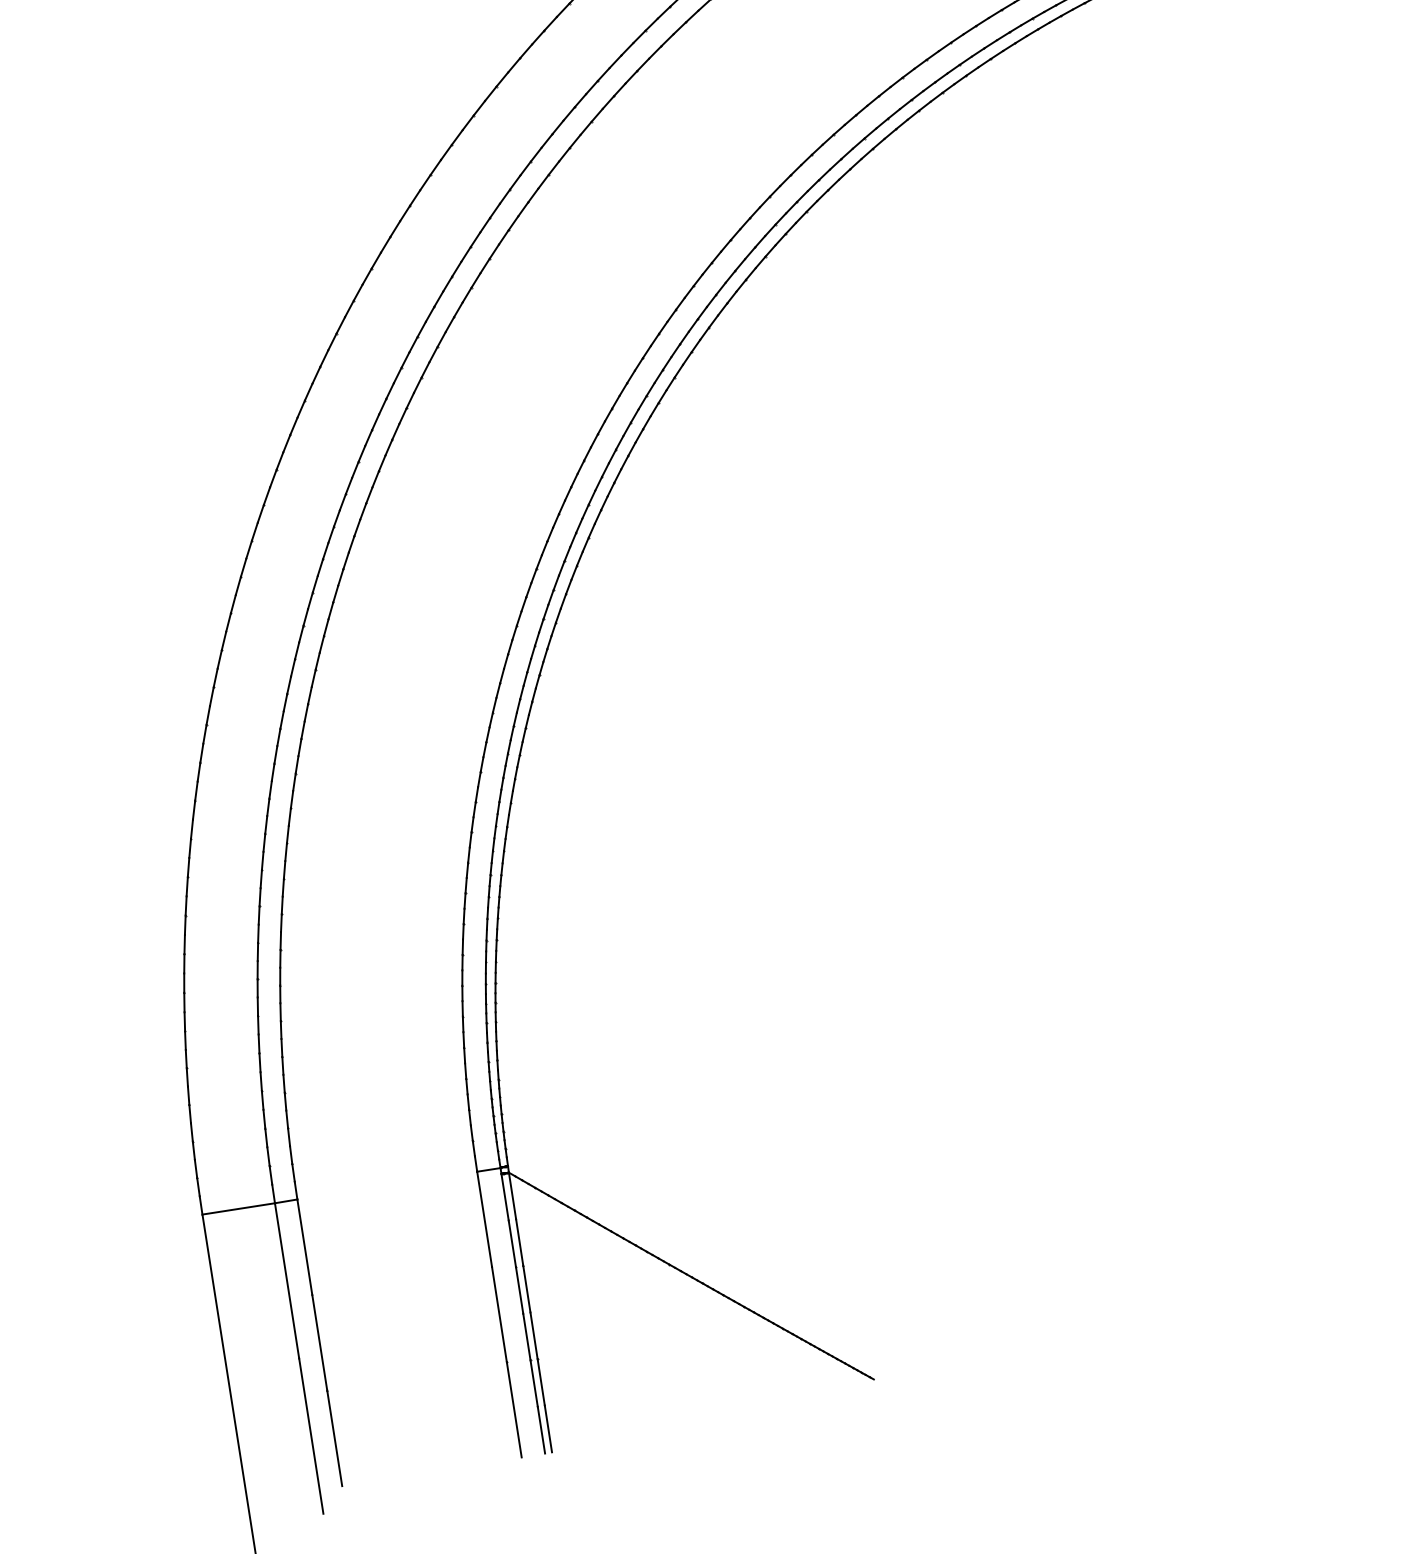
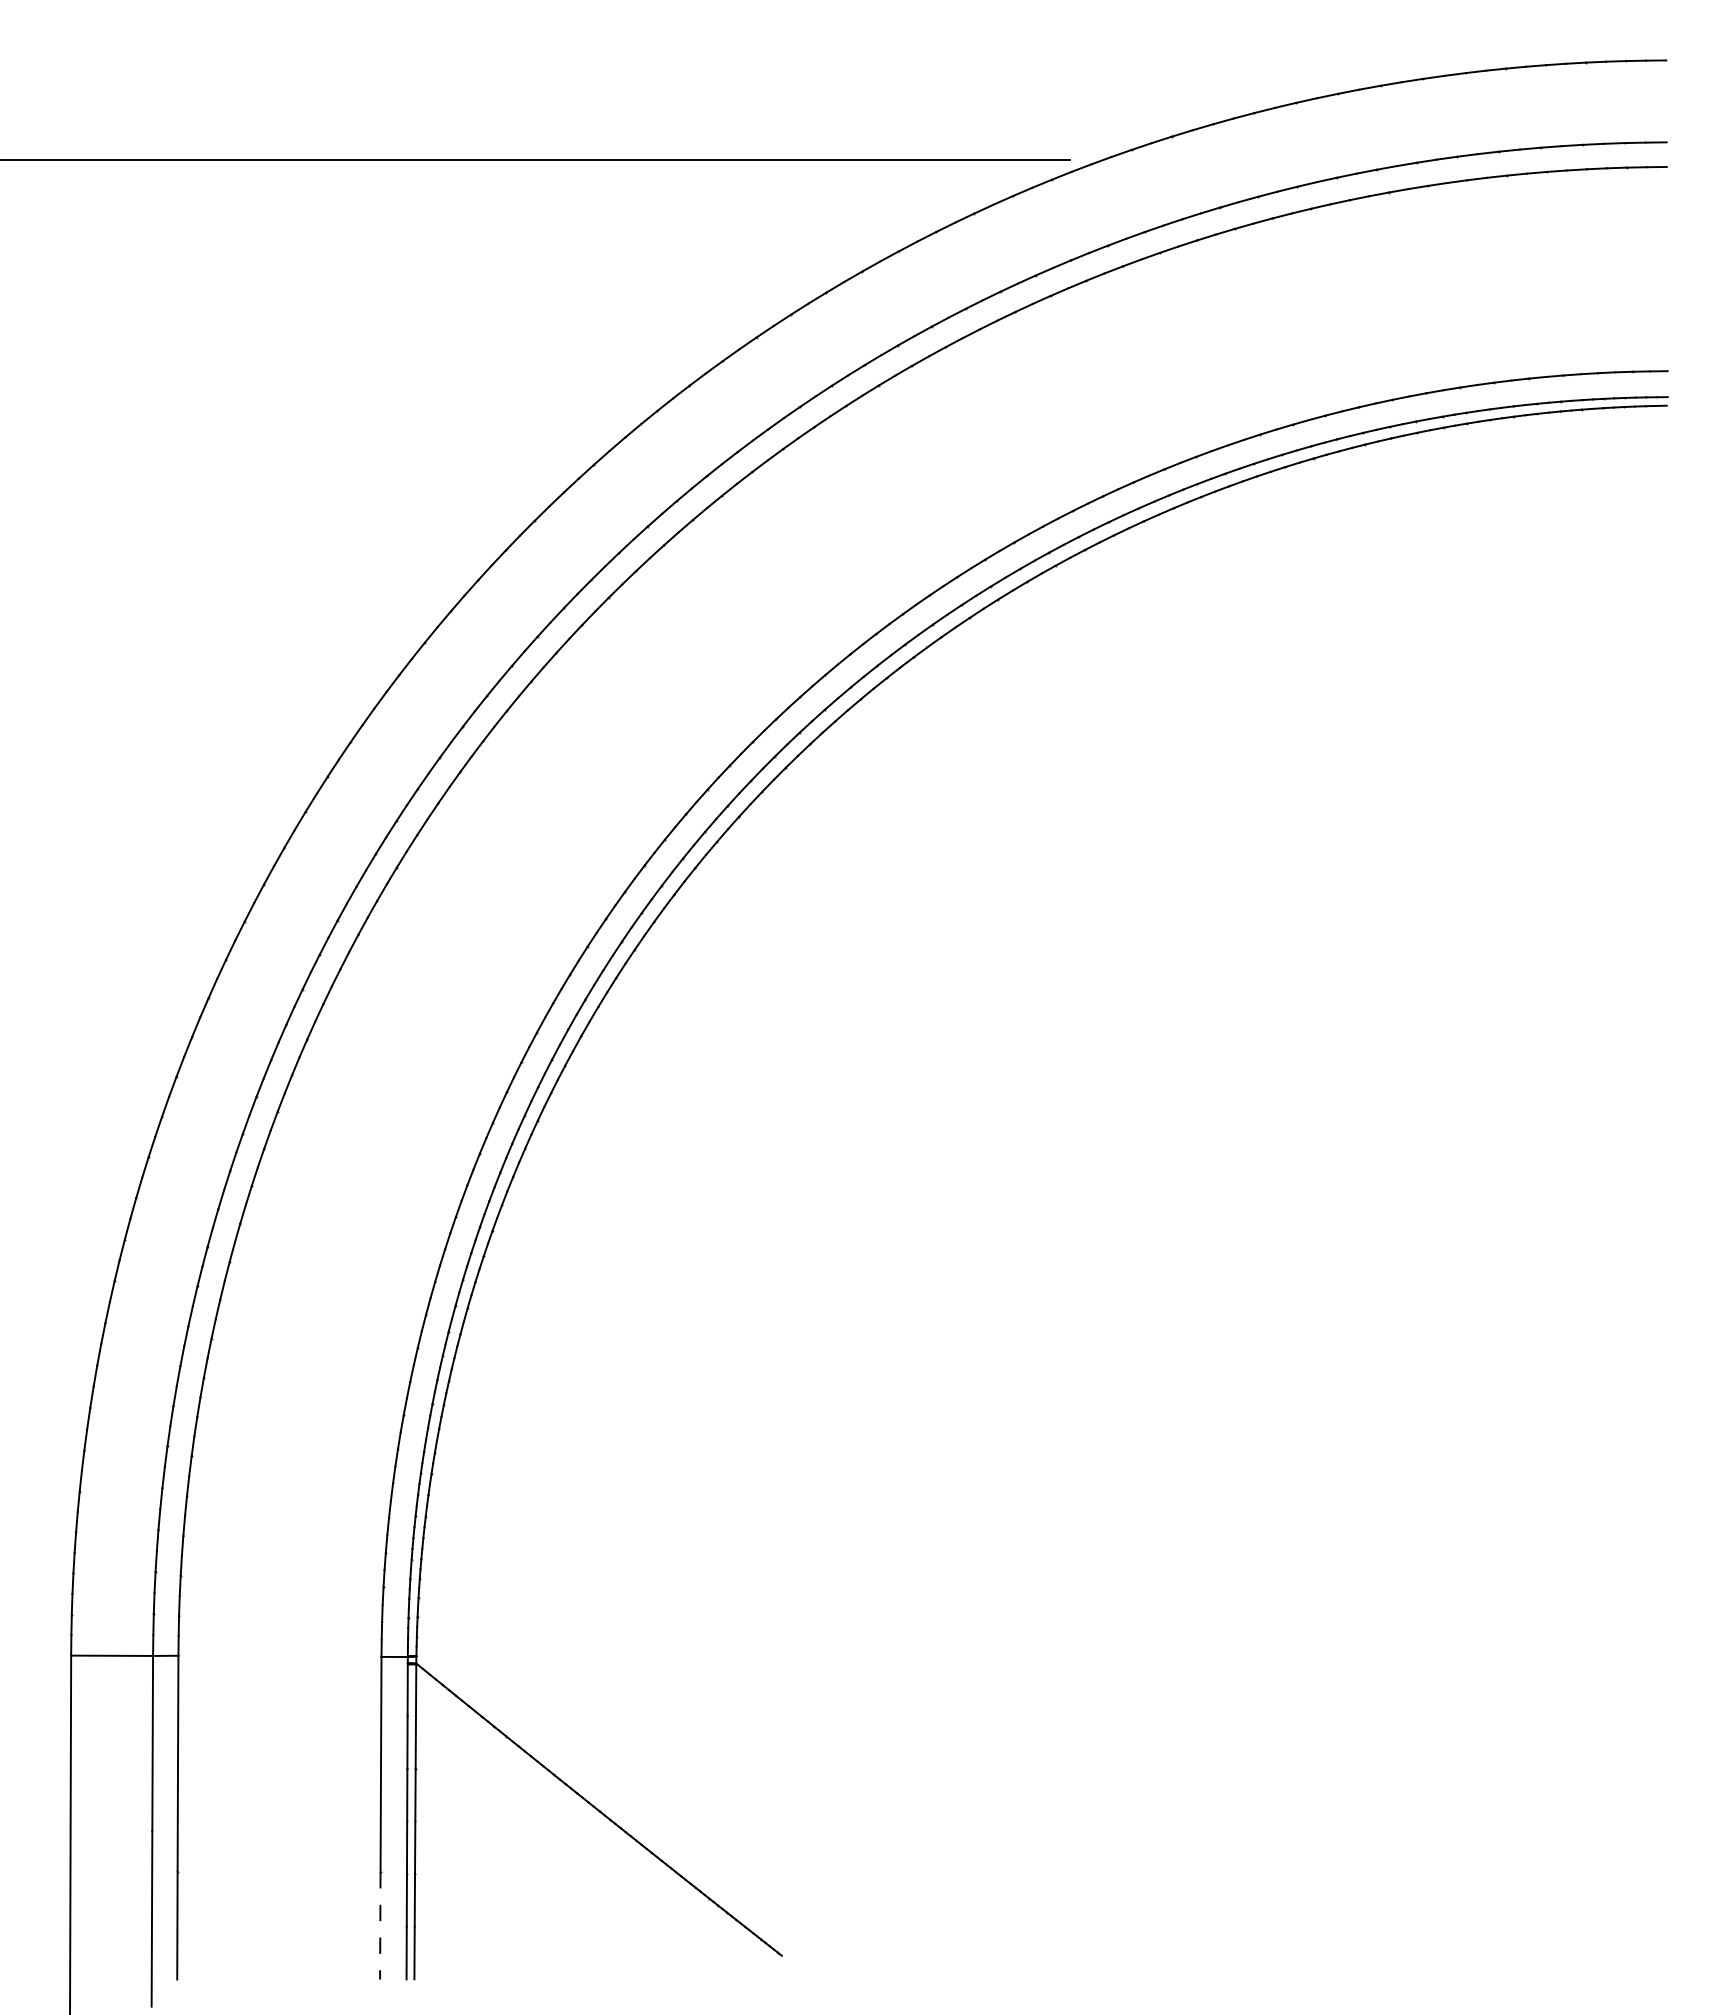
line: (514, 1409) -> (380, 1925), solid -> dashed

